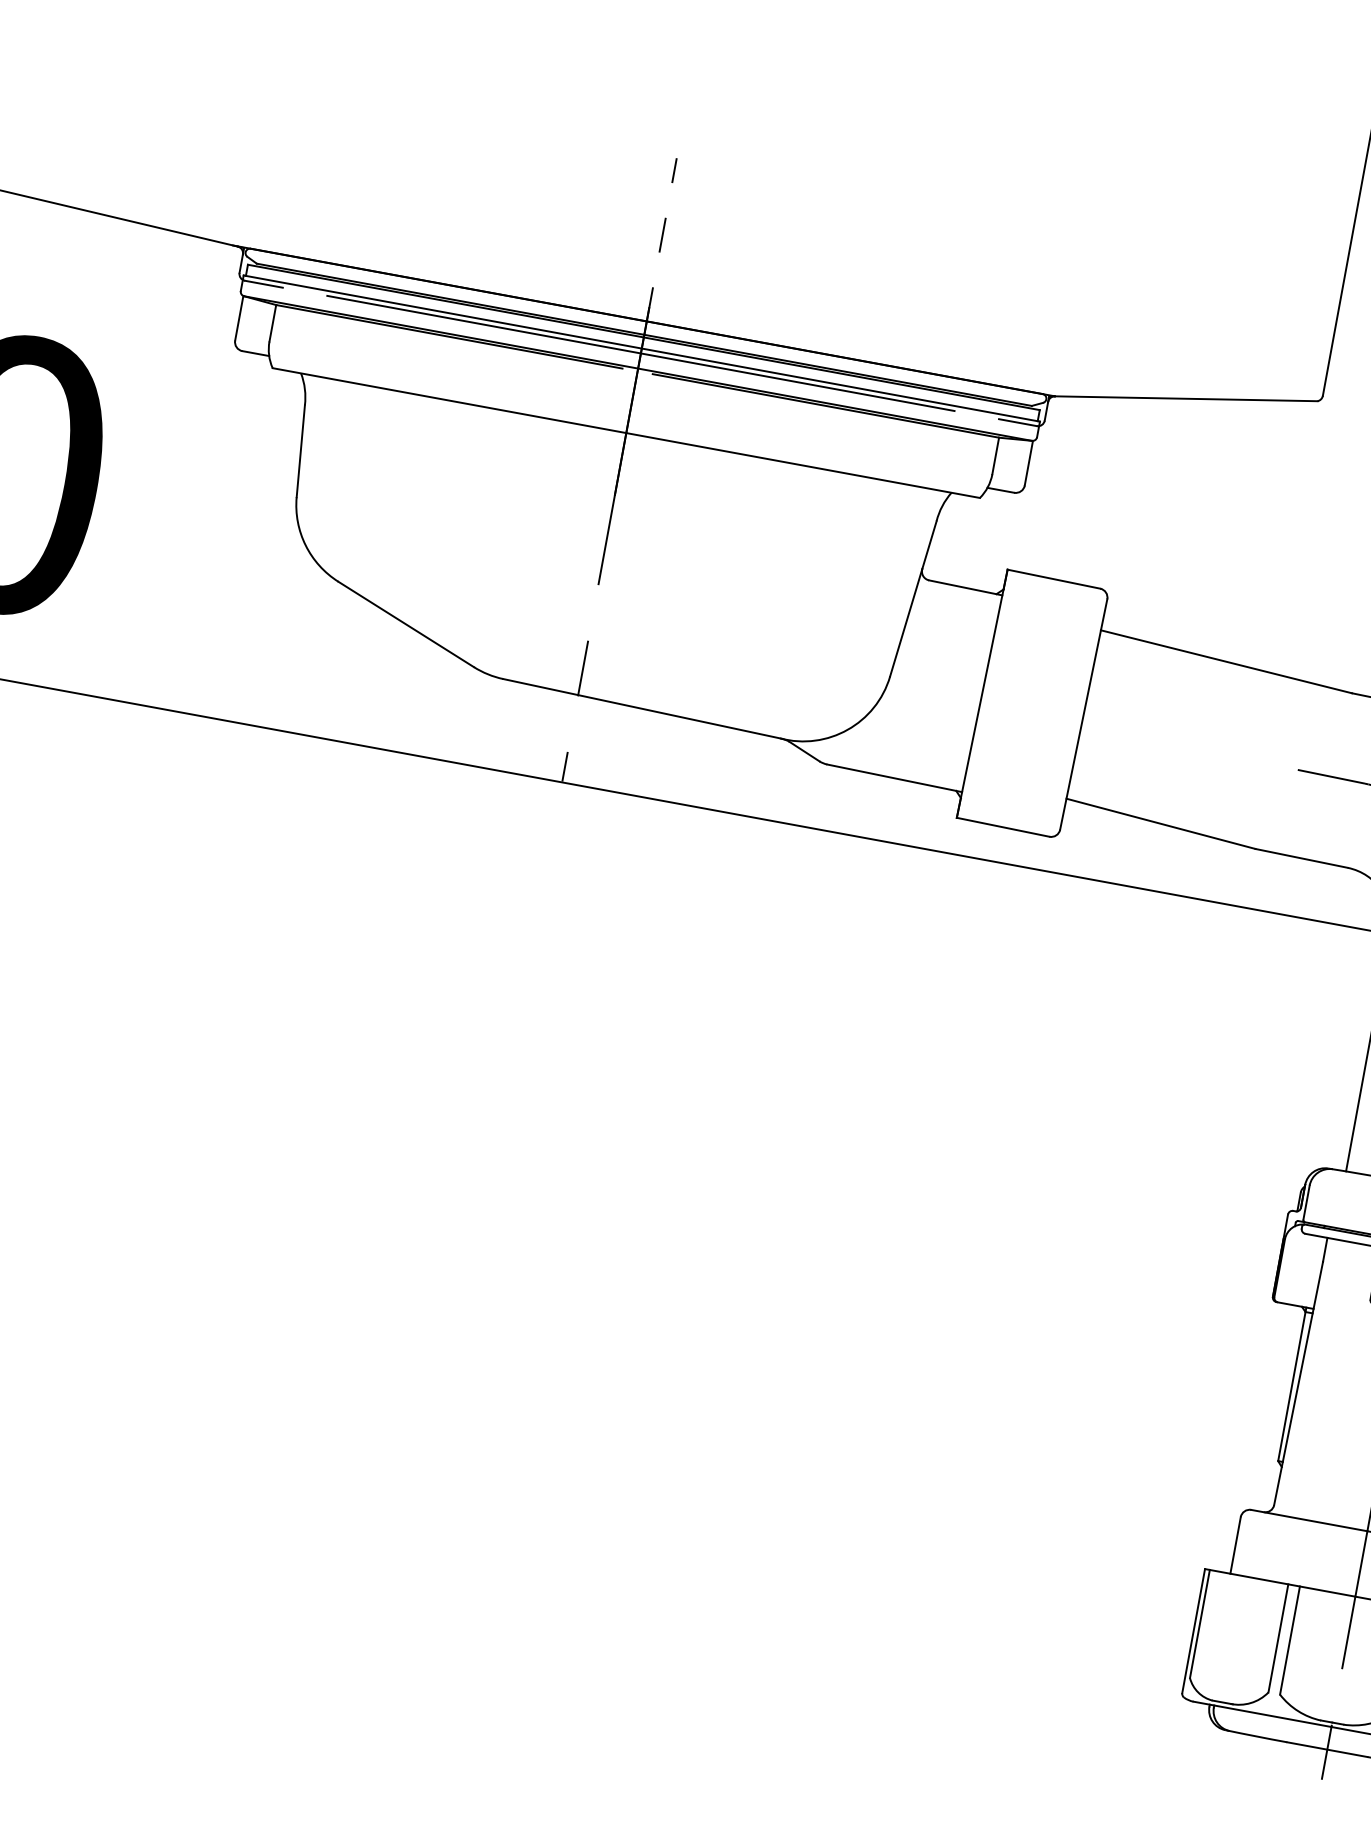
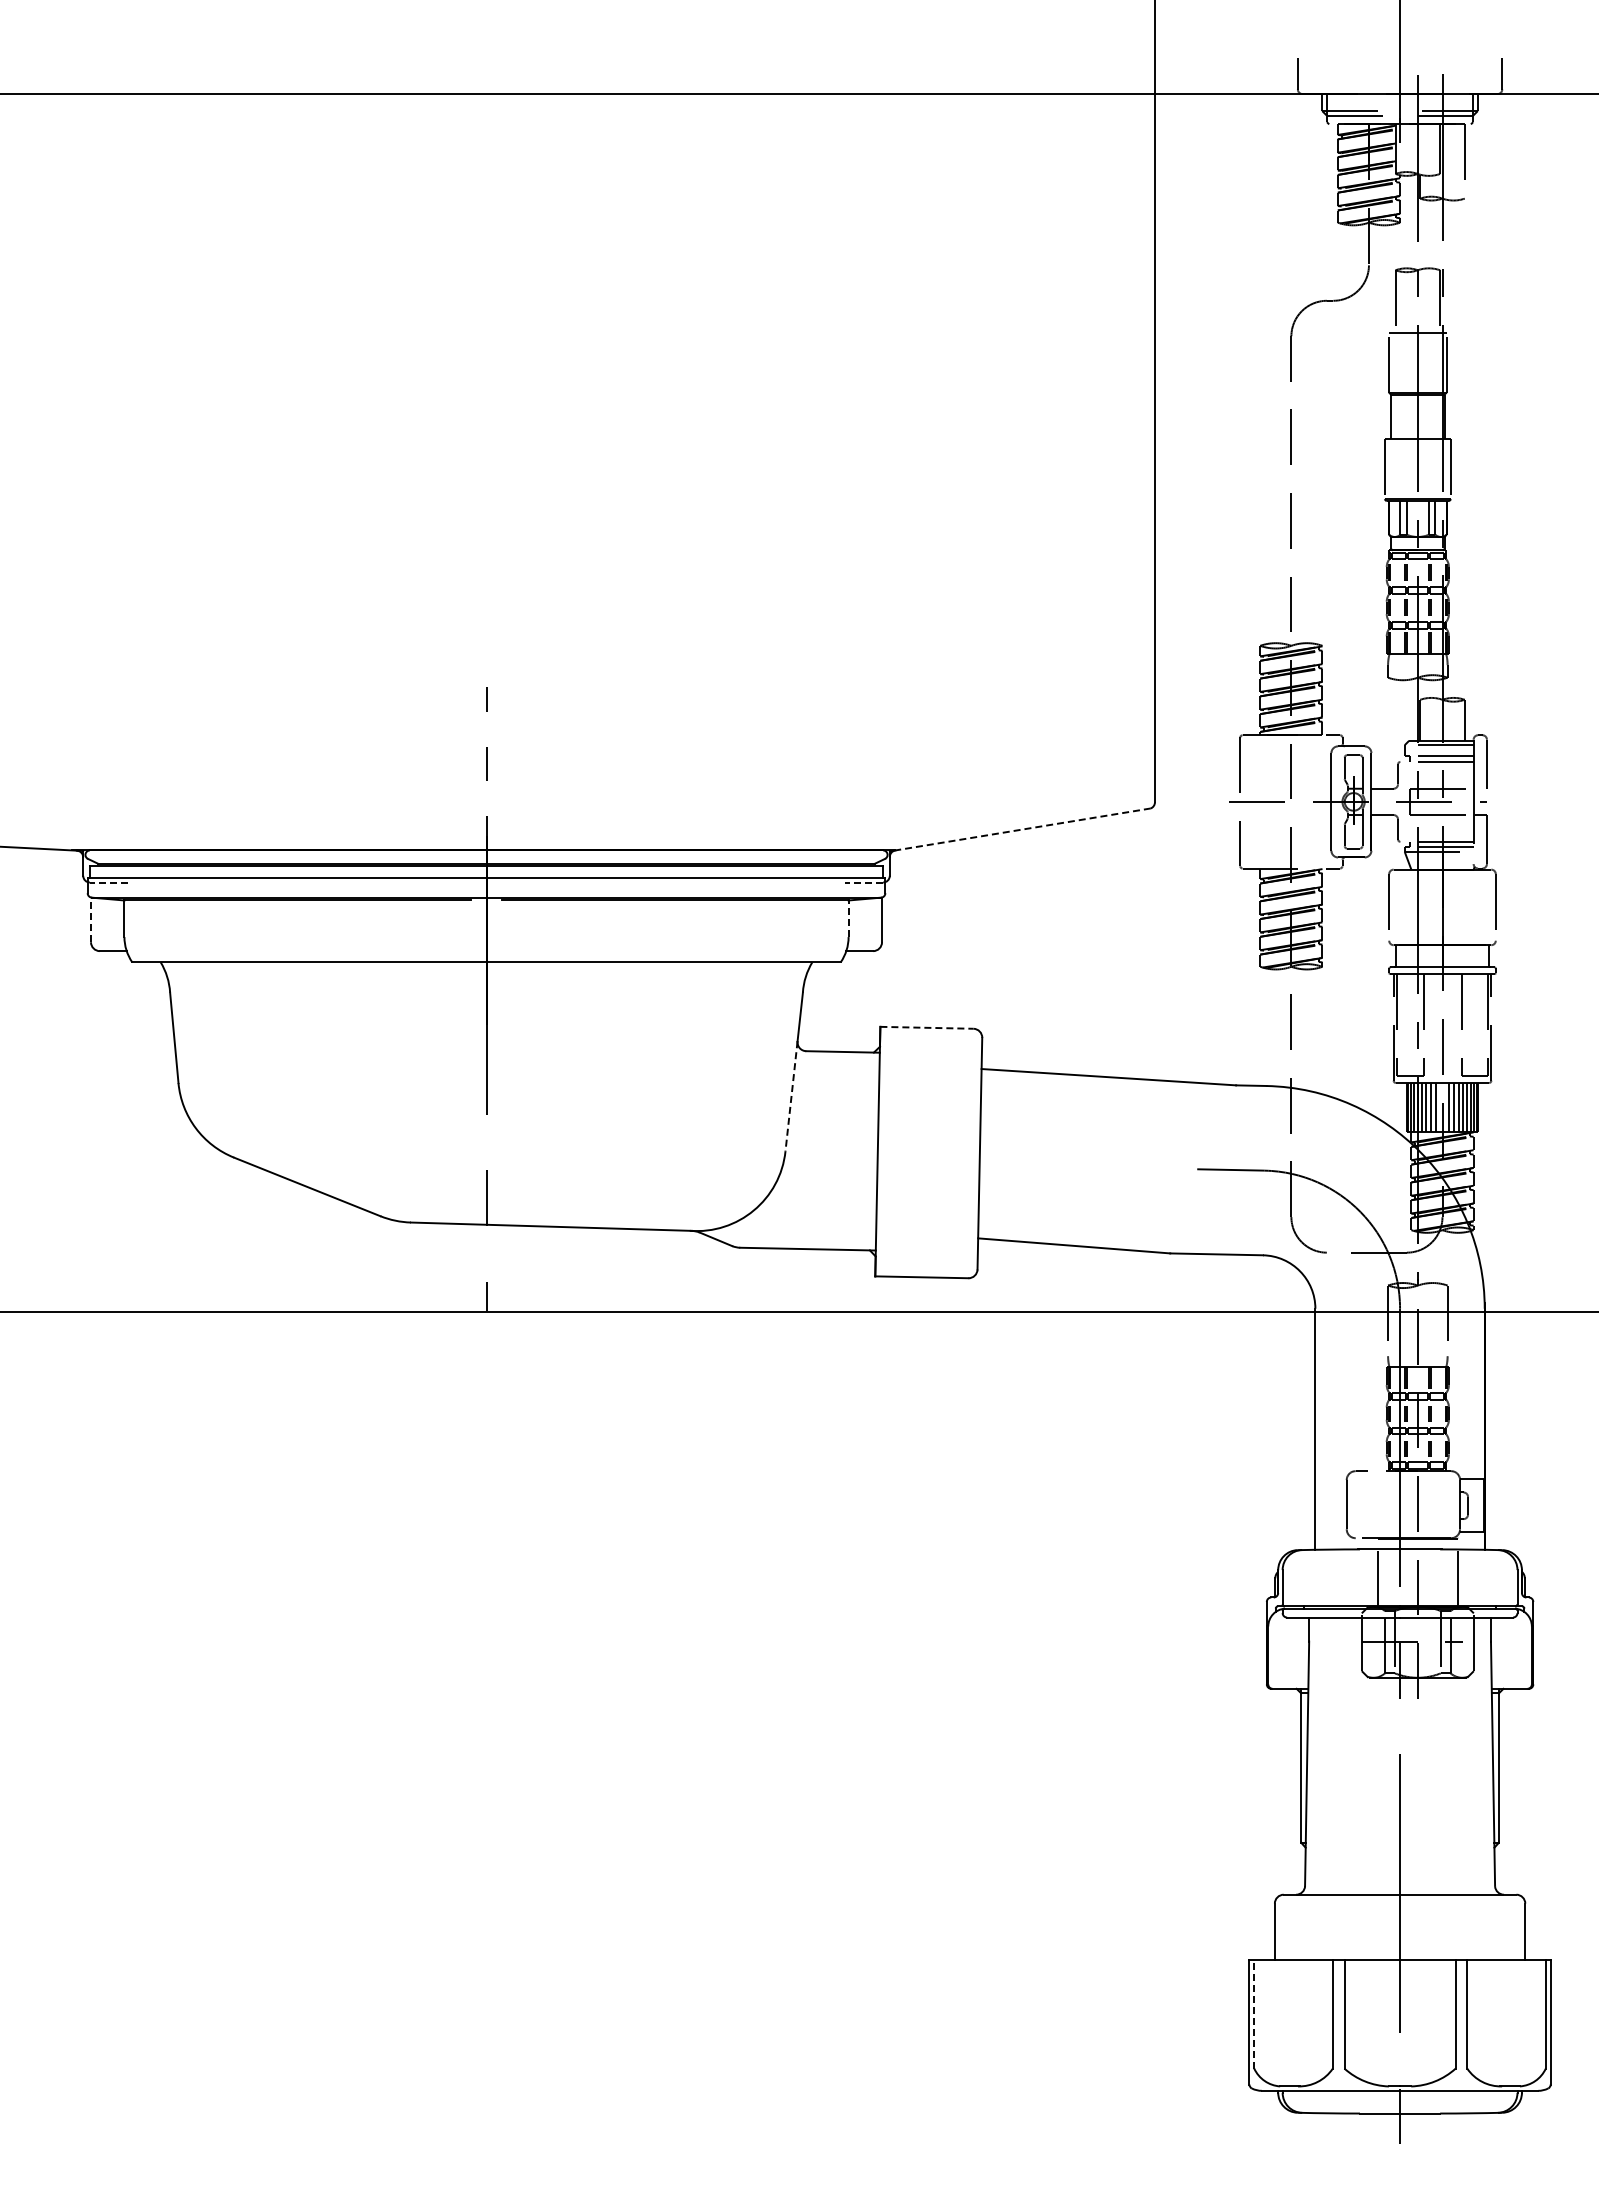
line: (263, 284) -> (108, 882), solid -> dashed
line: (239, 317) -> (91, 919), solid -> dashed
line: (640, 353) -> (486, 882), removed
line: (1185, 398) -> (1022, 829), solid -> dashed
line: (1018, 422) -> (864, 882), solid -> dashed
line: (995, 455) -> (848, 918), solid -> dashed
line: (1053, 578) -> (926, 1027), solid -> dashed
line: (906, 622) -> (791, 1096), solid -> dashed
line: (1200, 1623) -> (1254, 2013), solid -> dashed

